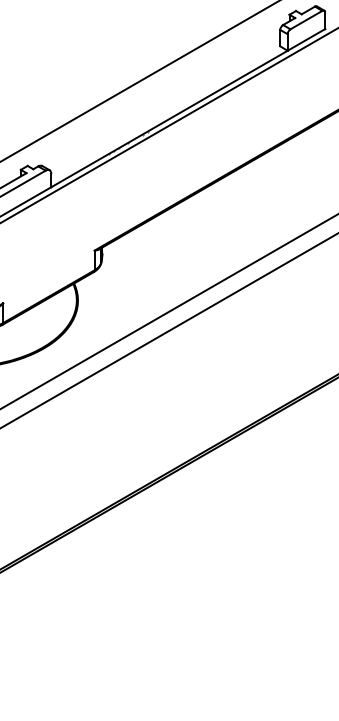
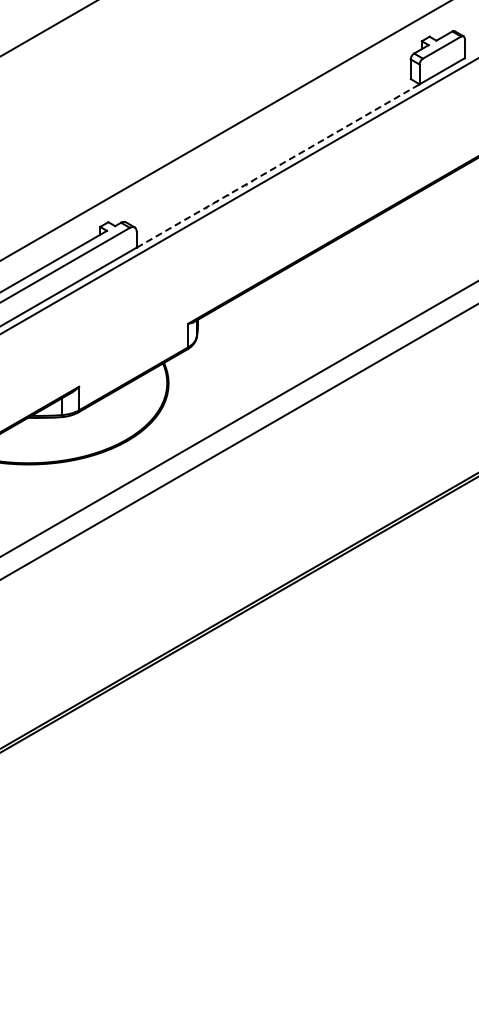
line: (169, 118) -> (278, 165), solid -> dashed

